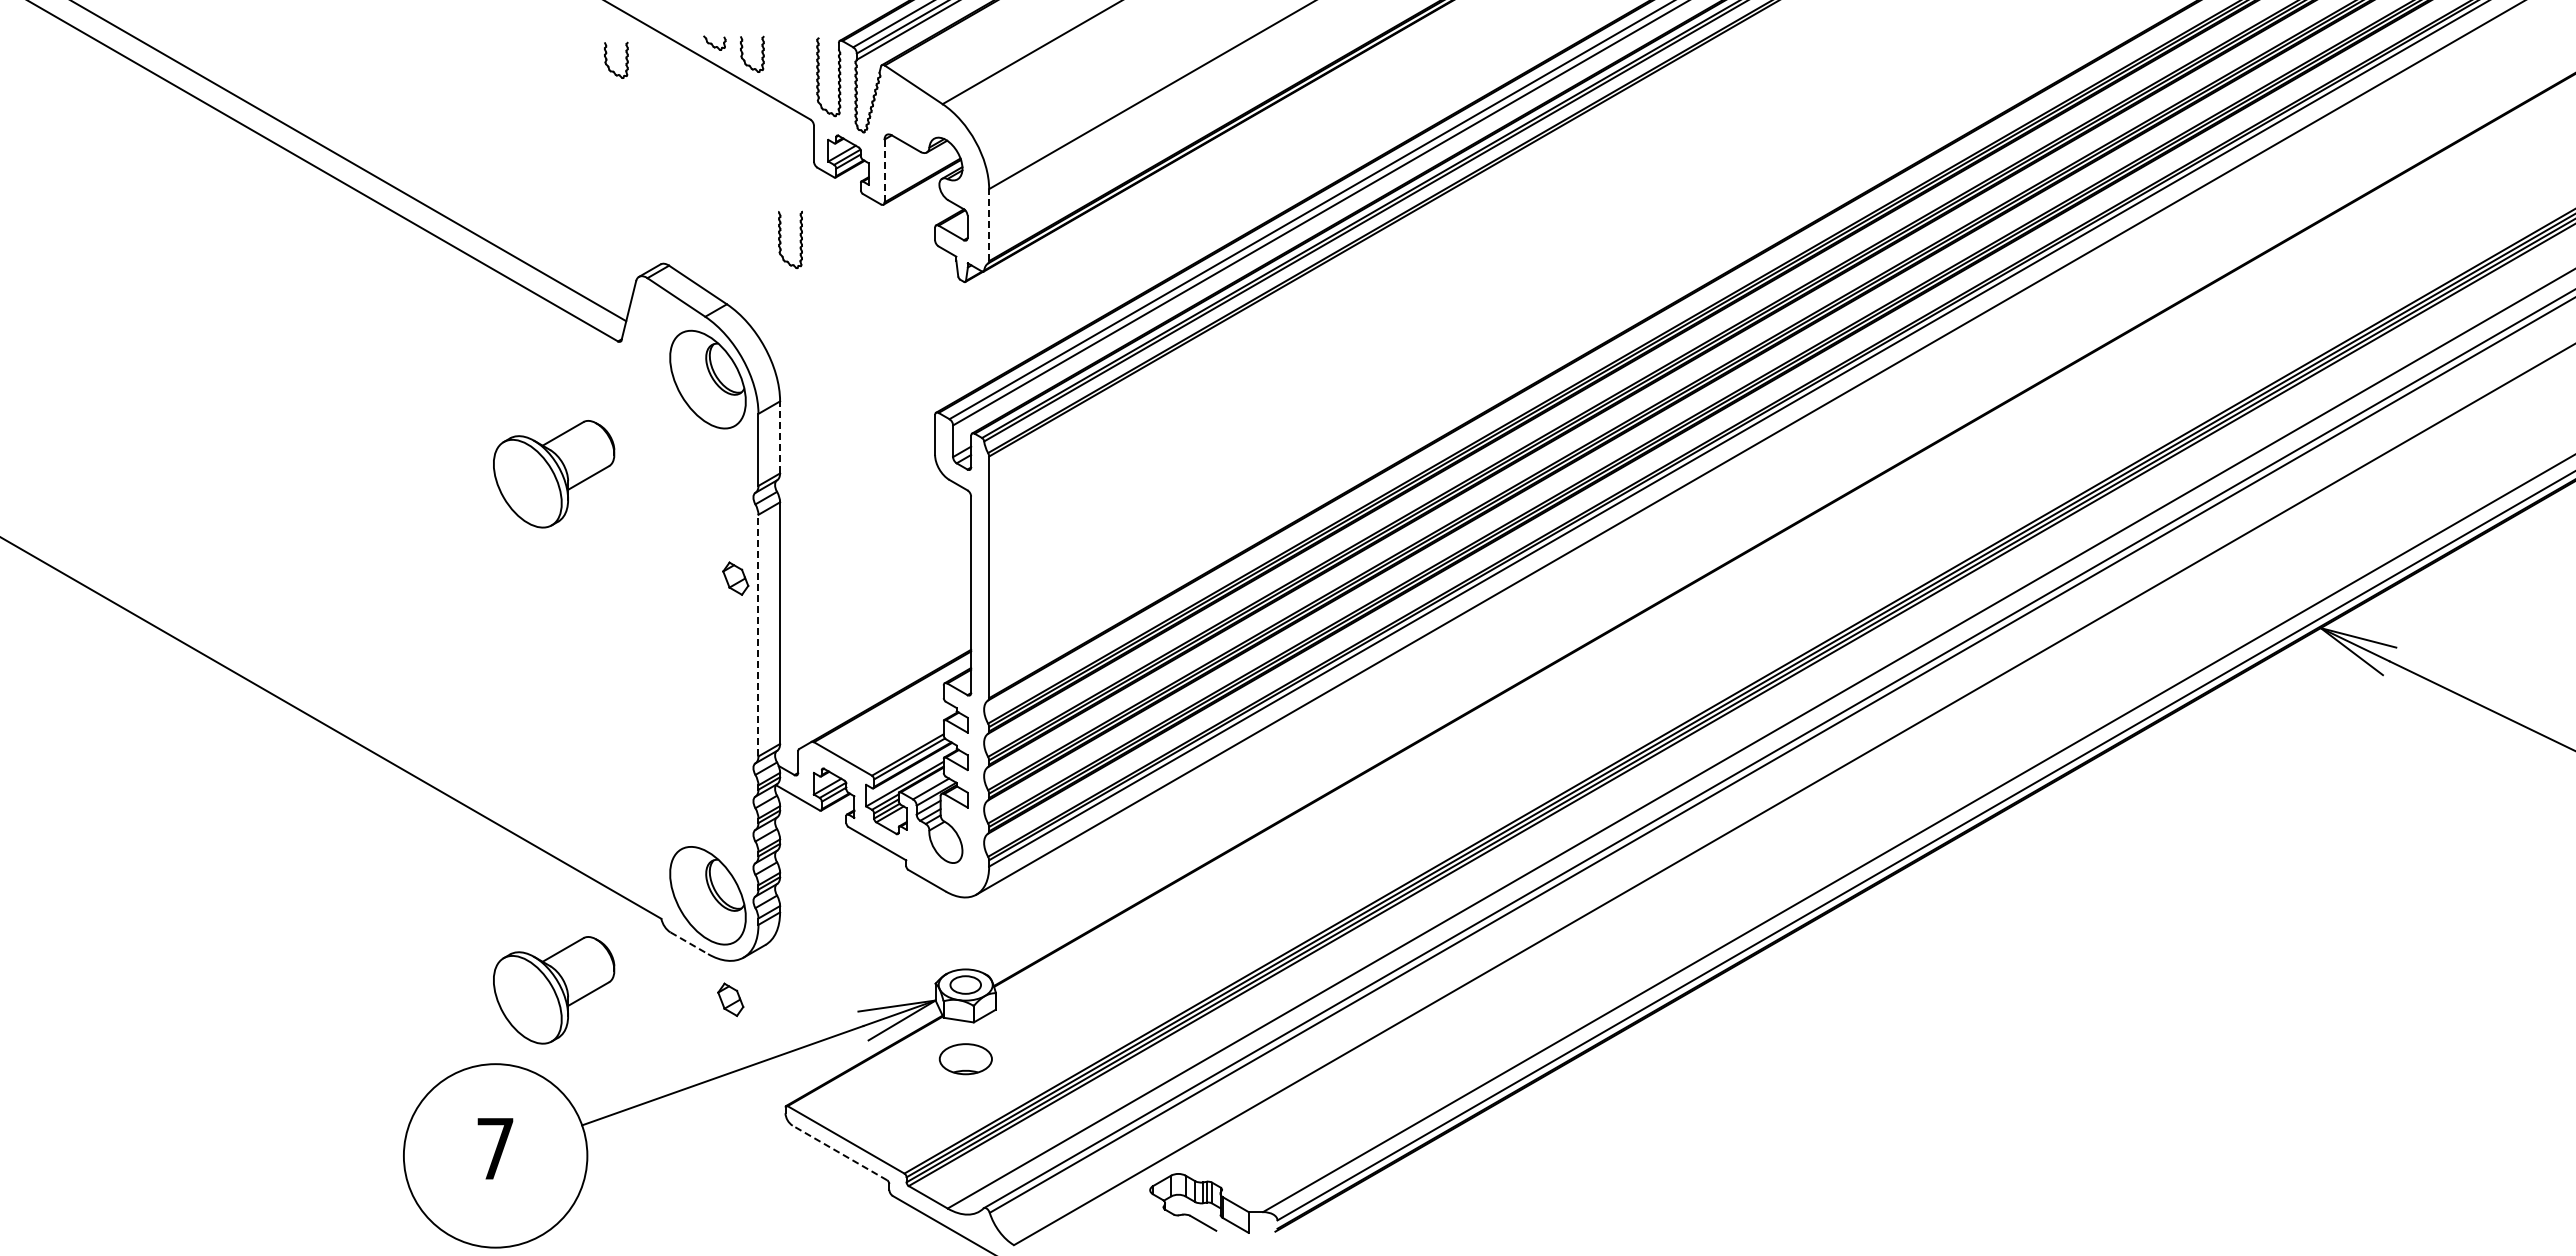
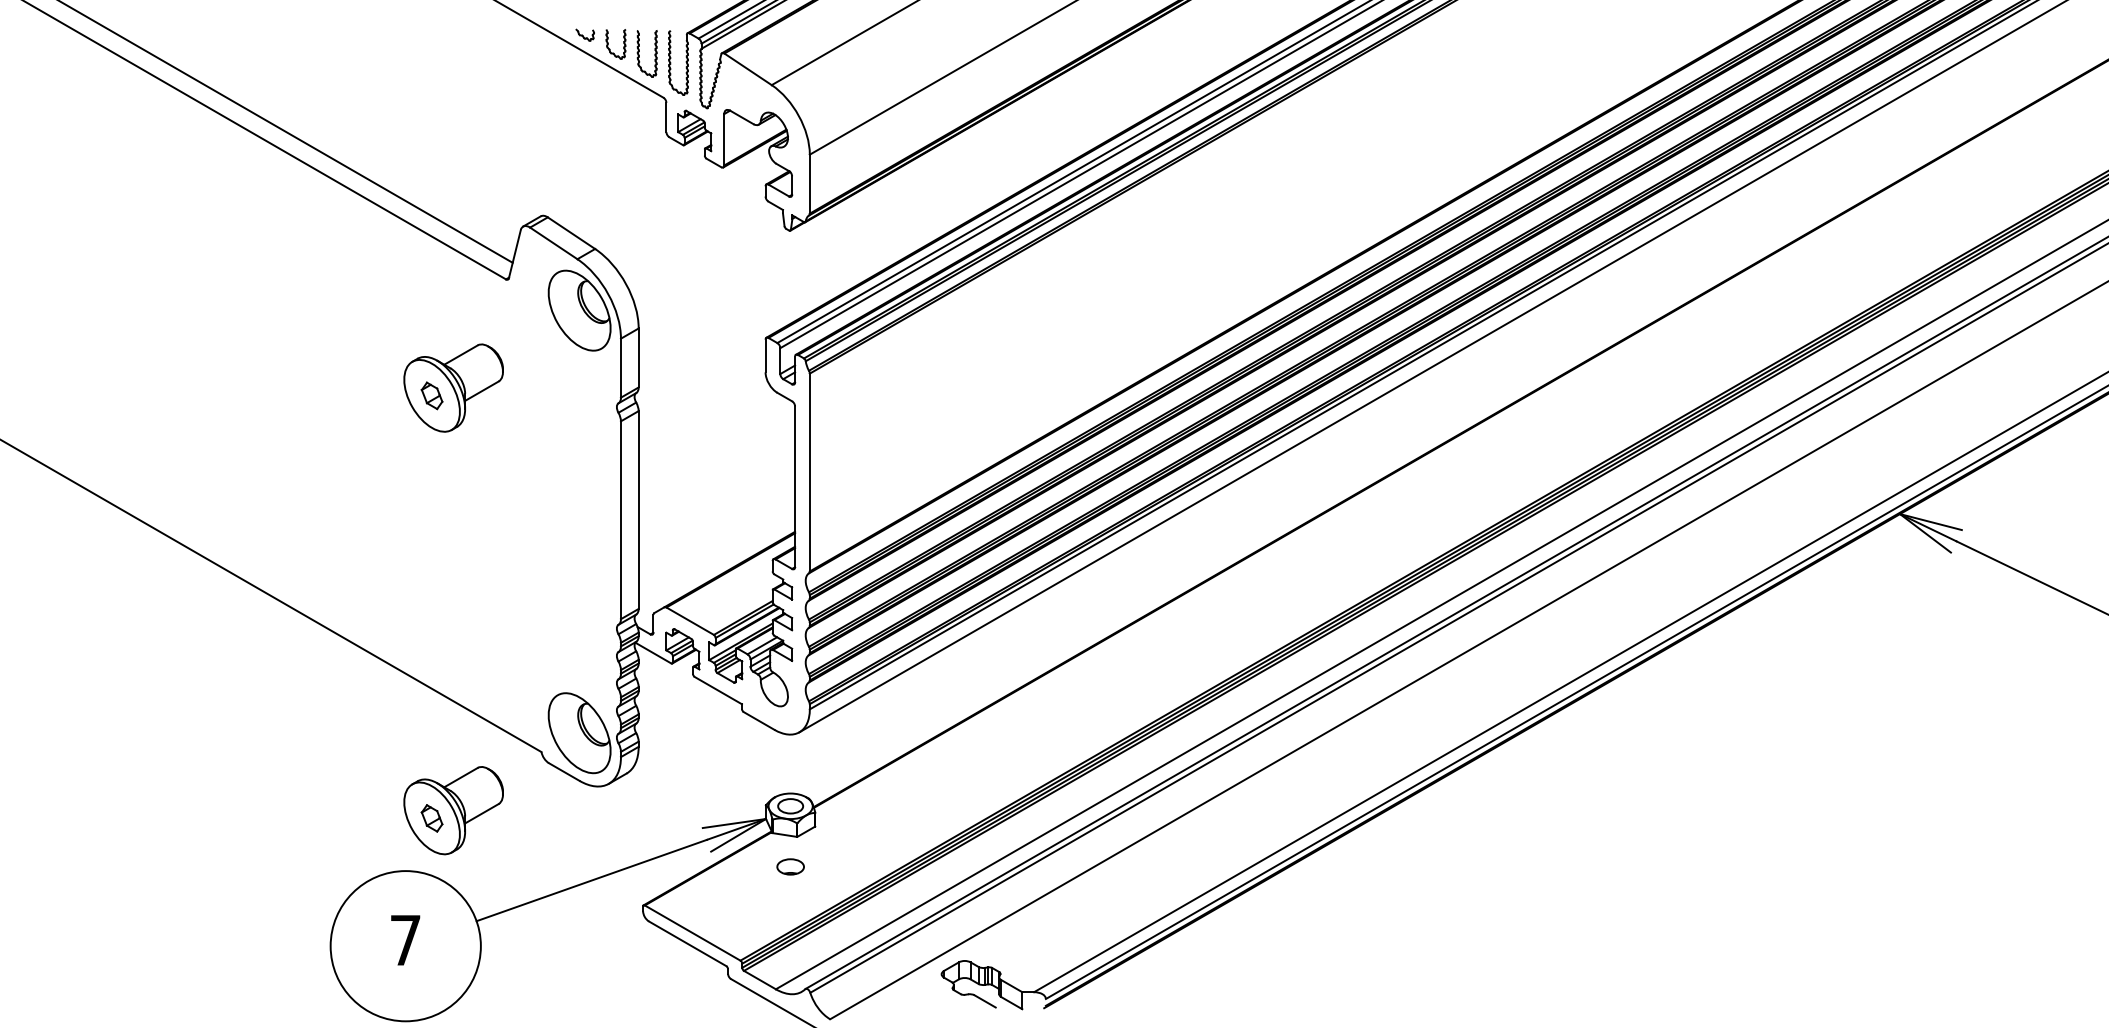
part: (607, 59) -> (497, 48), removed
line: (884, 170) -> (724, 139), dashed -> solid
line: (989, 224) -> (810, 183), dashed -> solid
part: (799, 240) -> (654, 54), moved
line: (780, 436) -> (639, 357), dashed -> solid
part: (735, 578) -> (431, 395), moved
line: (758, 635) -> (620, 520), dashed -> solid
line: (689, 943) -> (564, 772), dashed -> solid
part: (730, 999) -> (431, 818), moved
part: (965, 1058) -> (790, 866), size x0.62
line: (839, 1152) -> (687, 943), dashed -> solid

